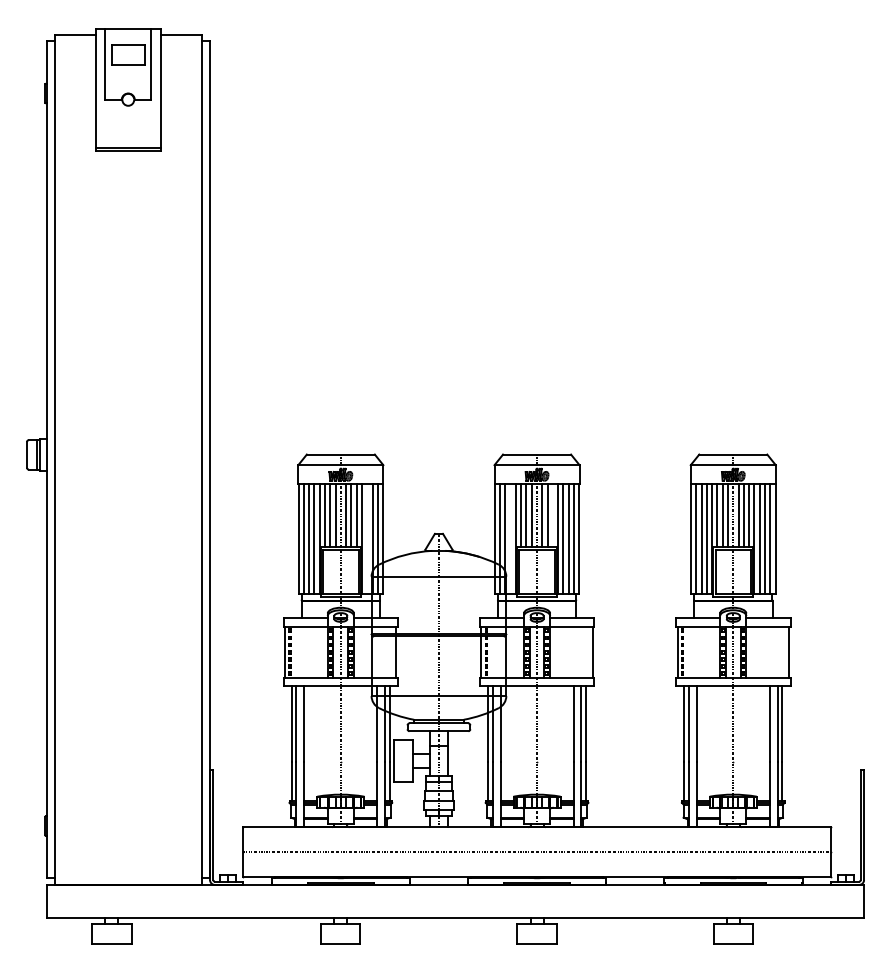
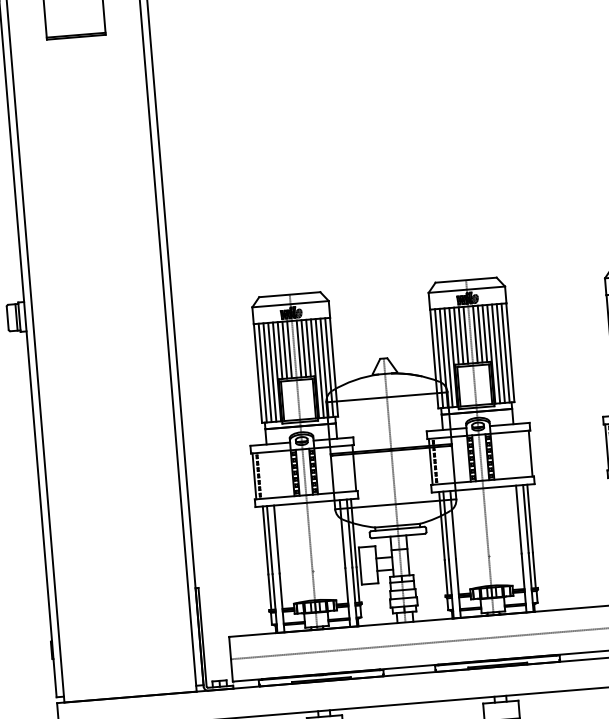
line: (552, 515) -> (484, 333), added
line: (367, 538) -> (319, 368), added
line: (510, 538) -> (448, 357), added

